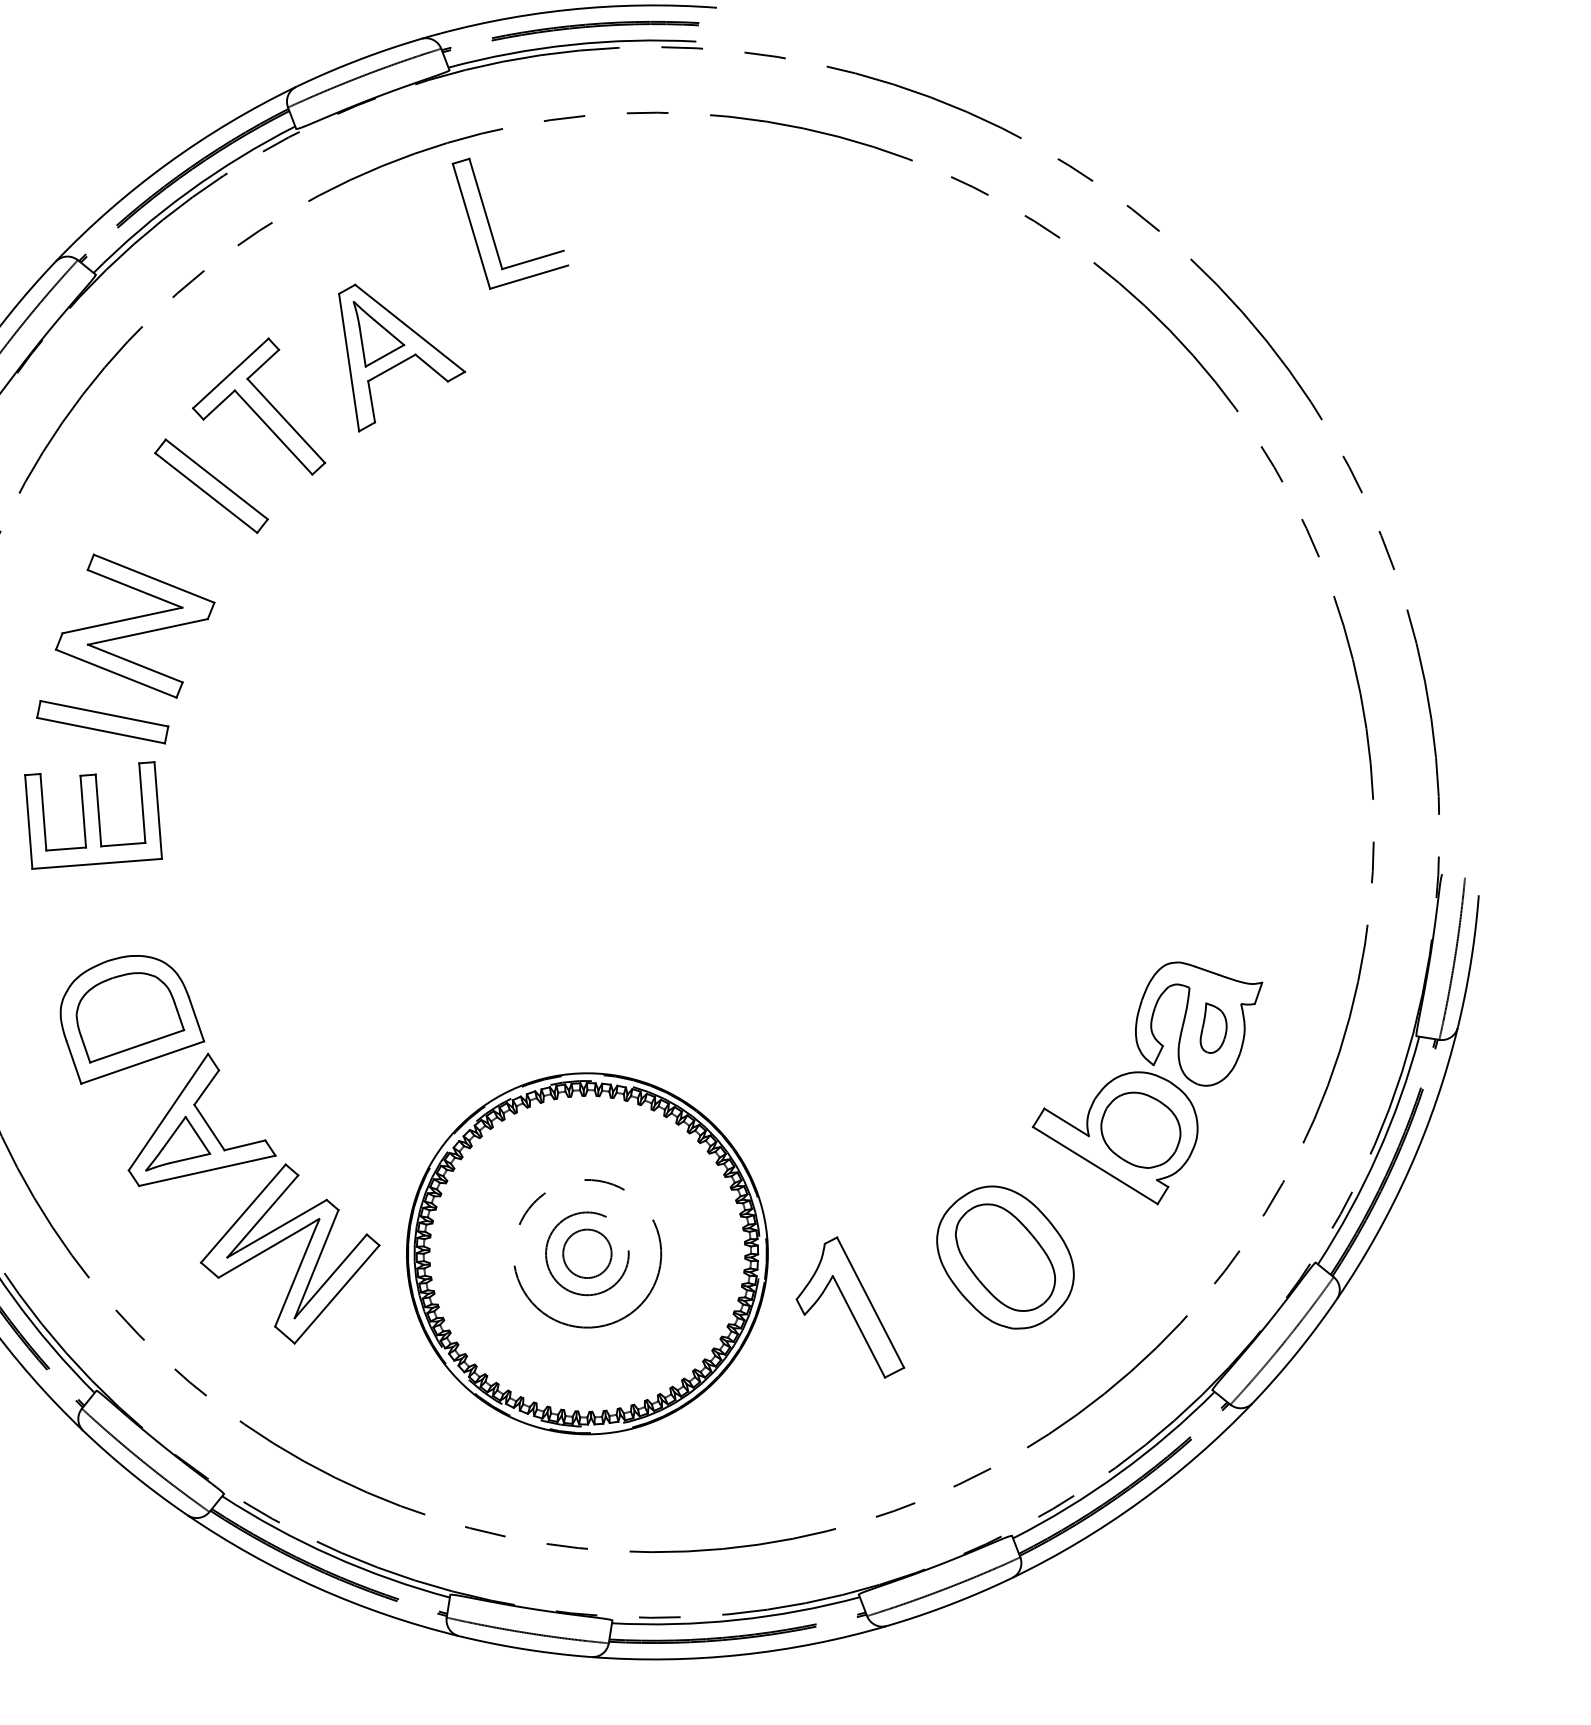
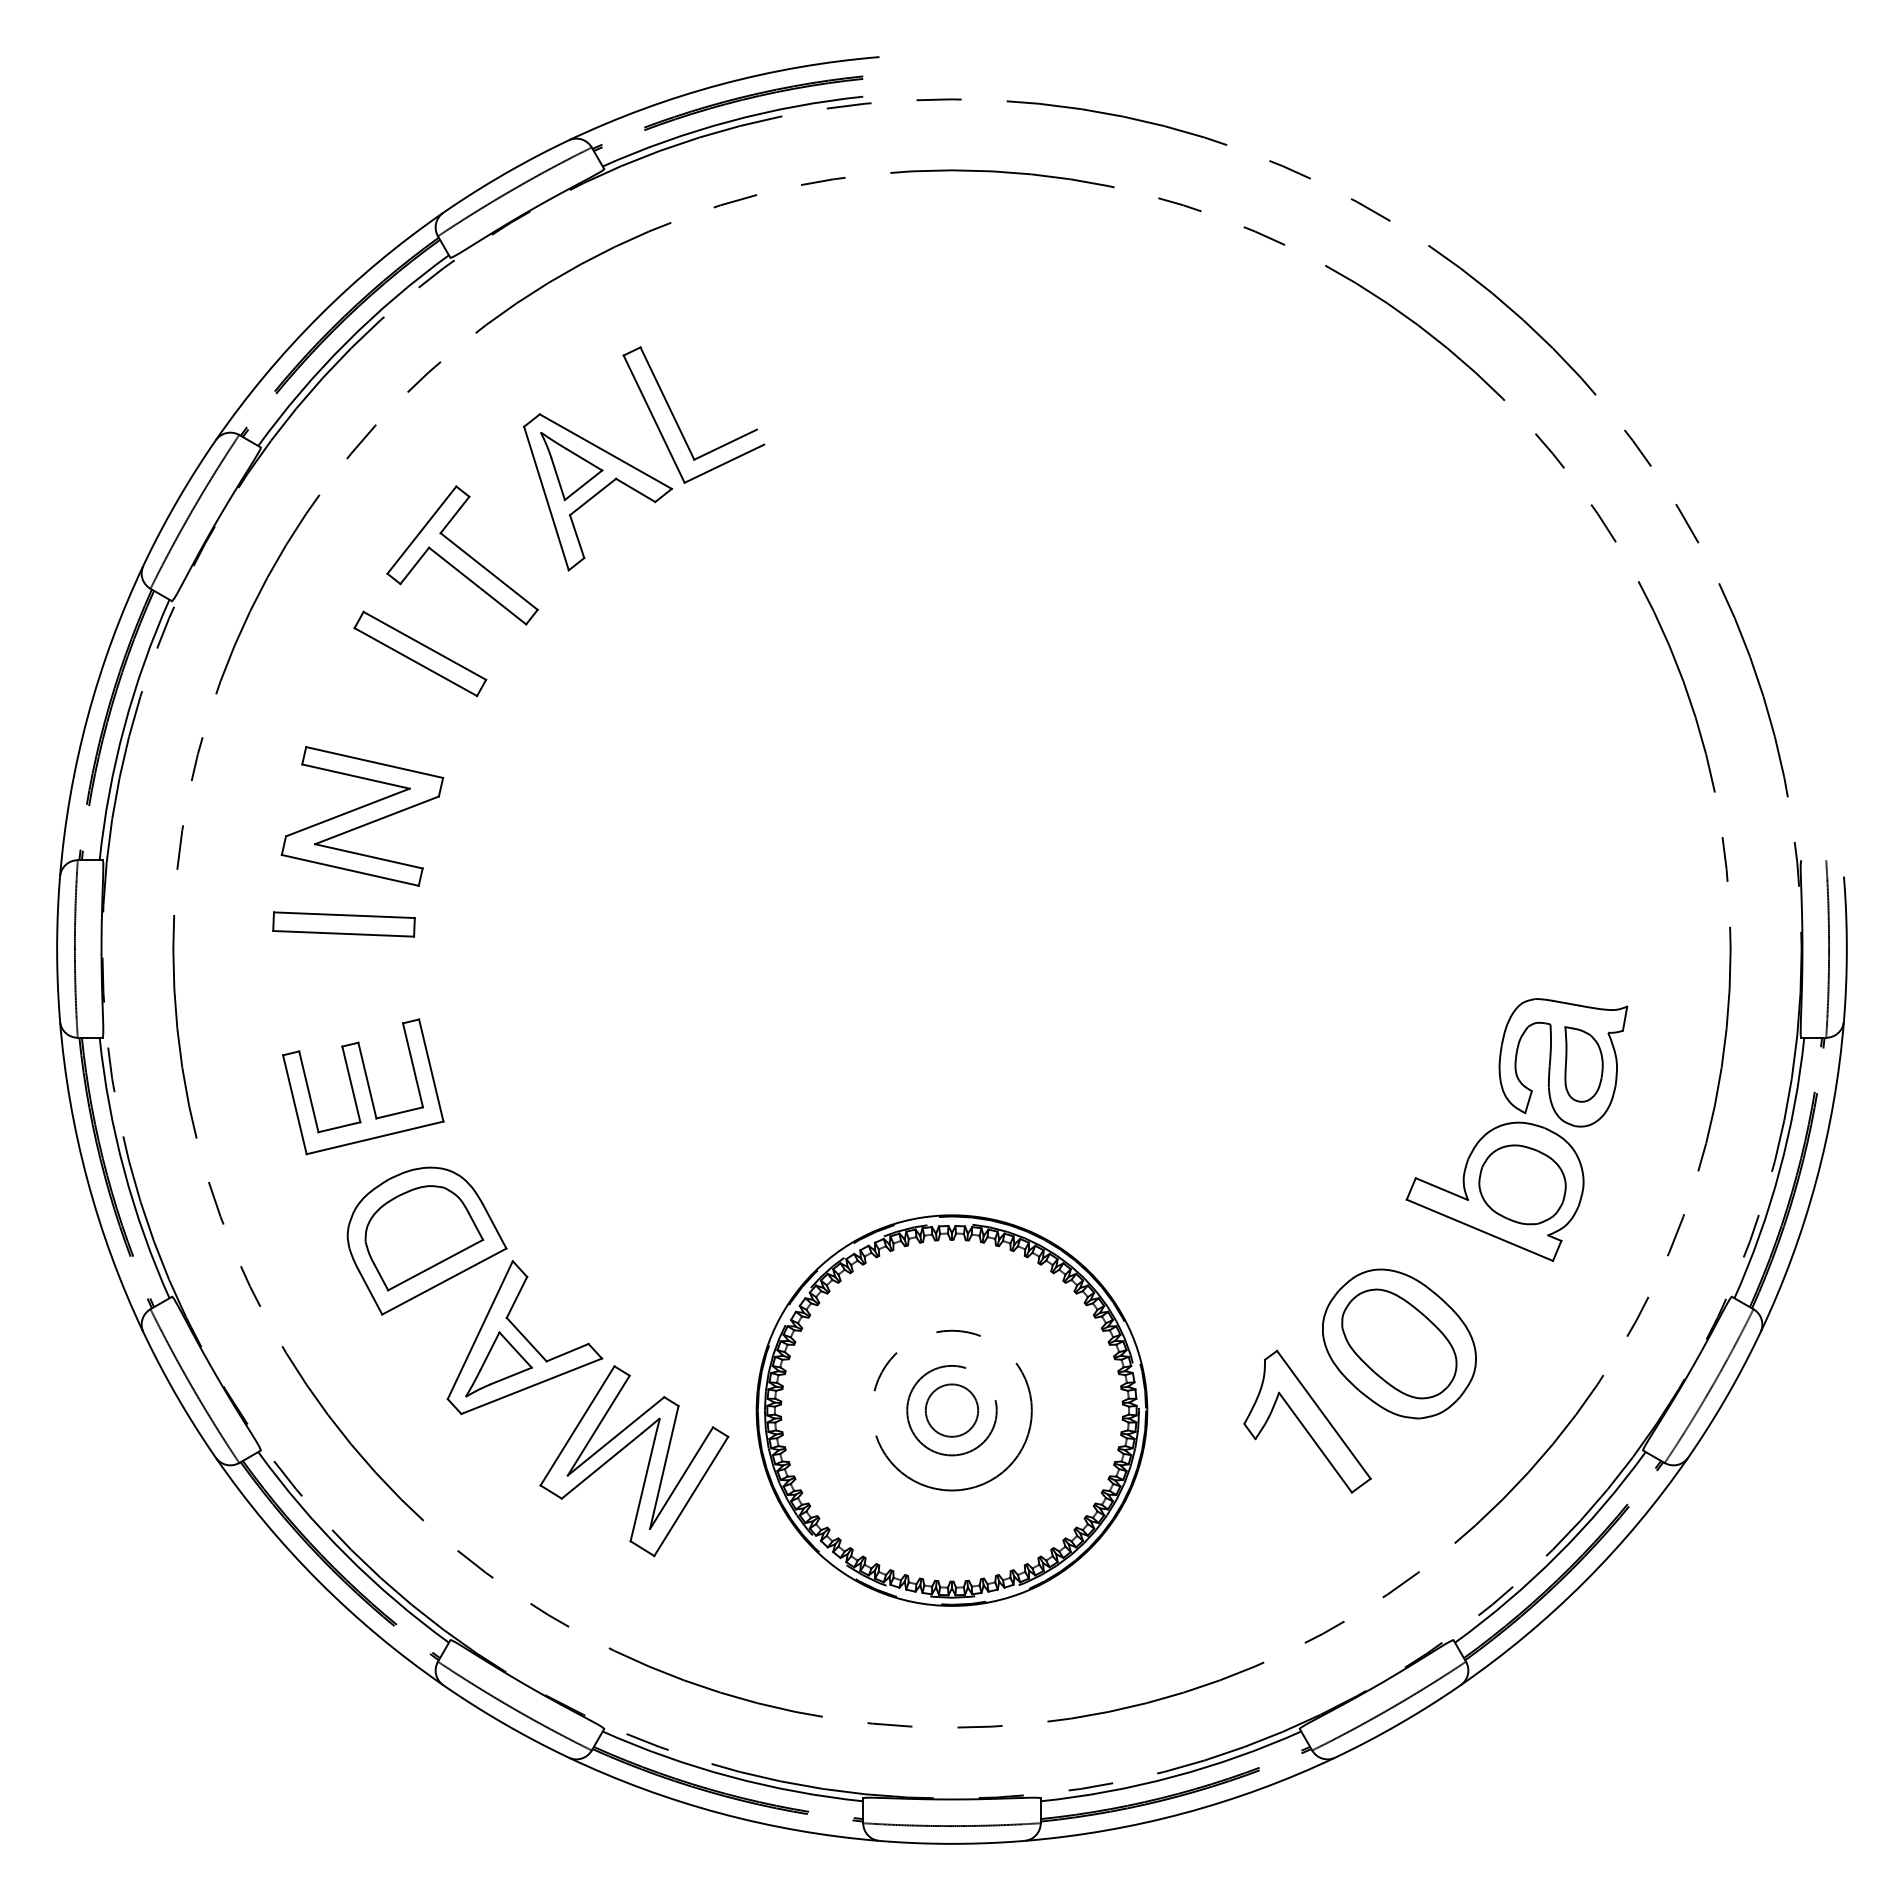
part: (491, 229) -> (676, 419), moved
part: (94, 815) -> (363, 1086), moved
part: (1213, 1029) -> (1583, 1064), size x1.43
part: (854, 1306) -> (1307, 1421), moved

